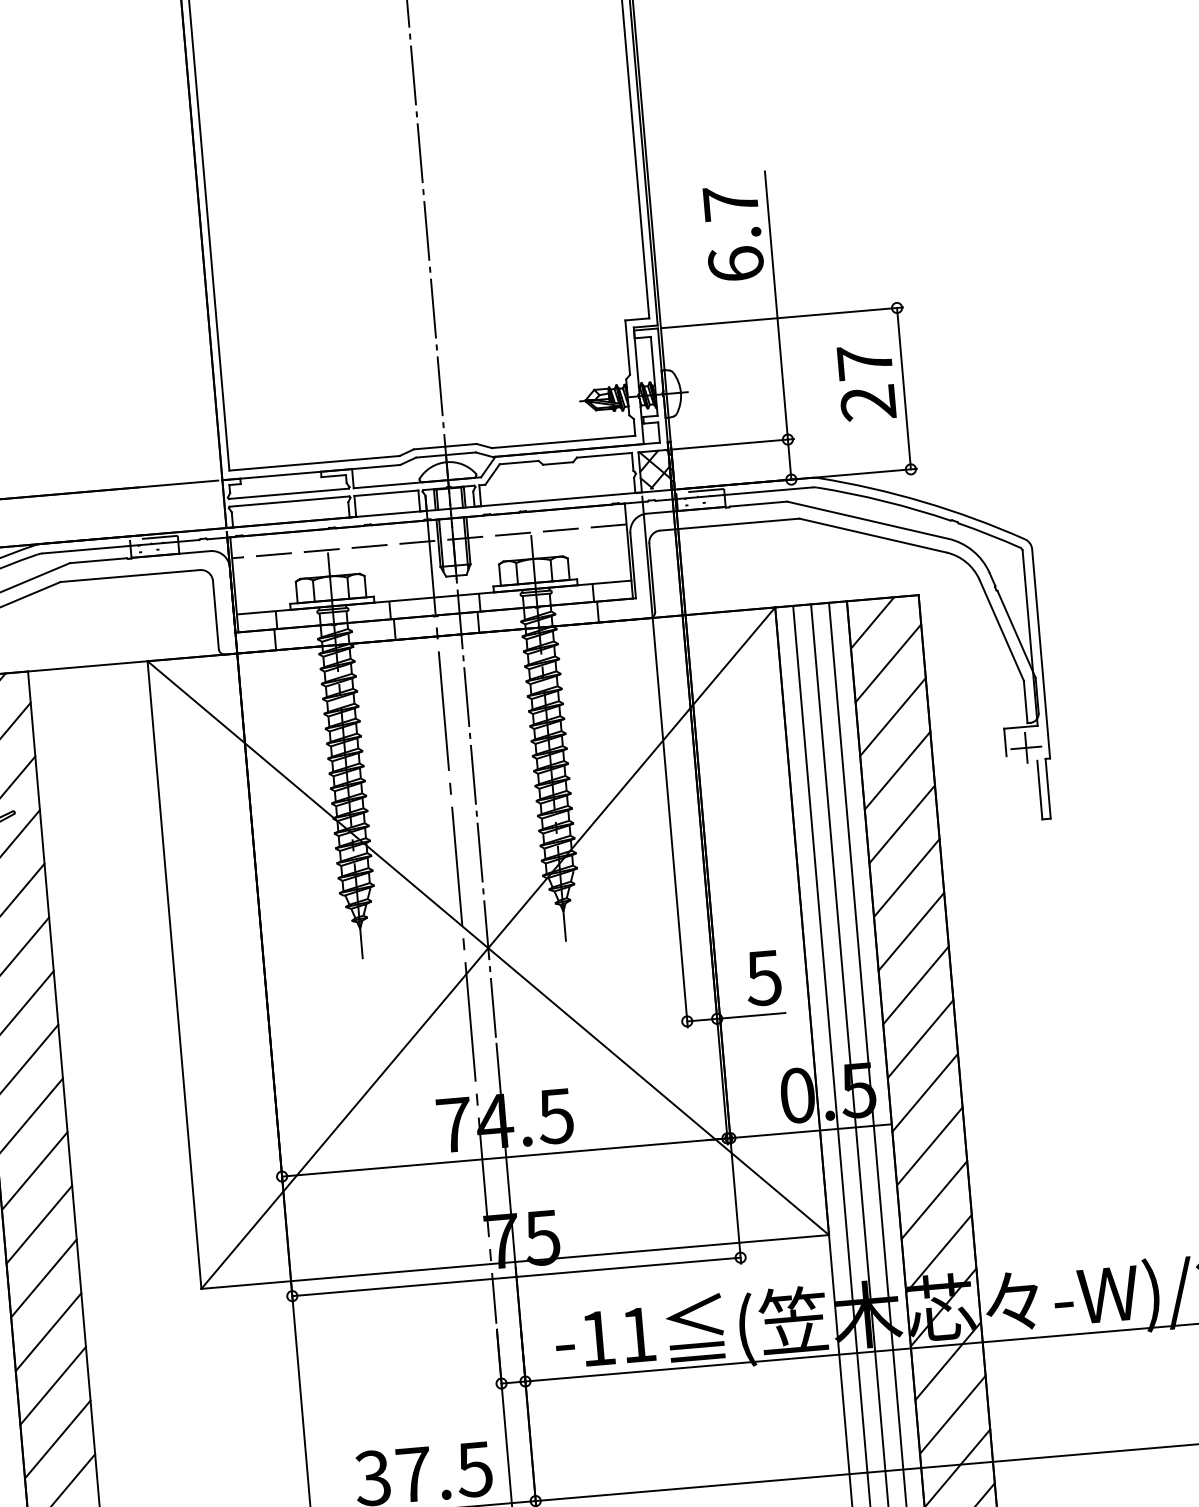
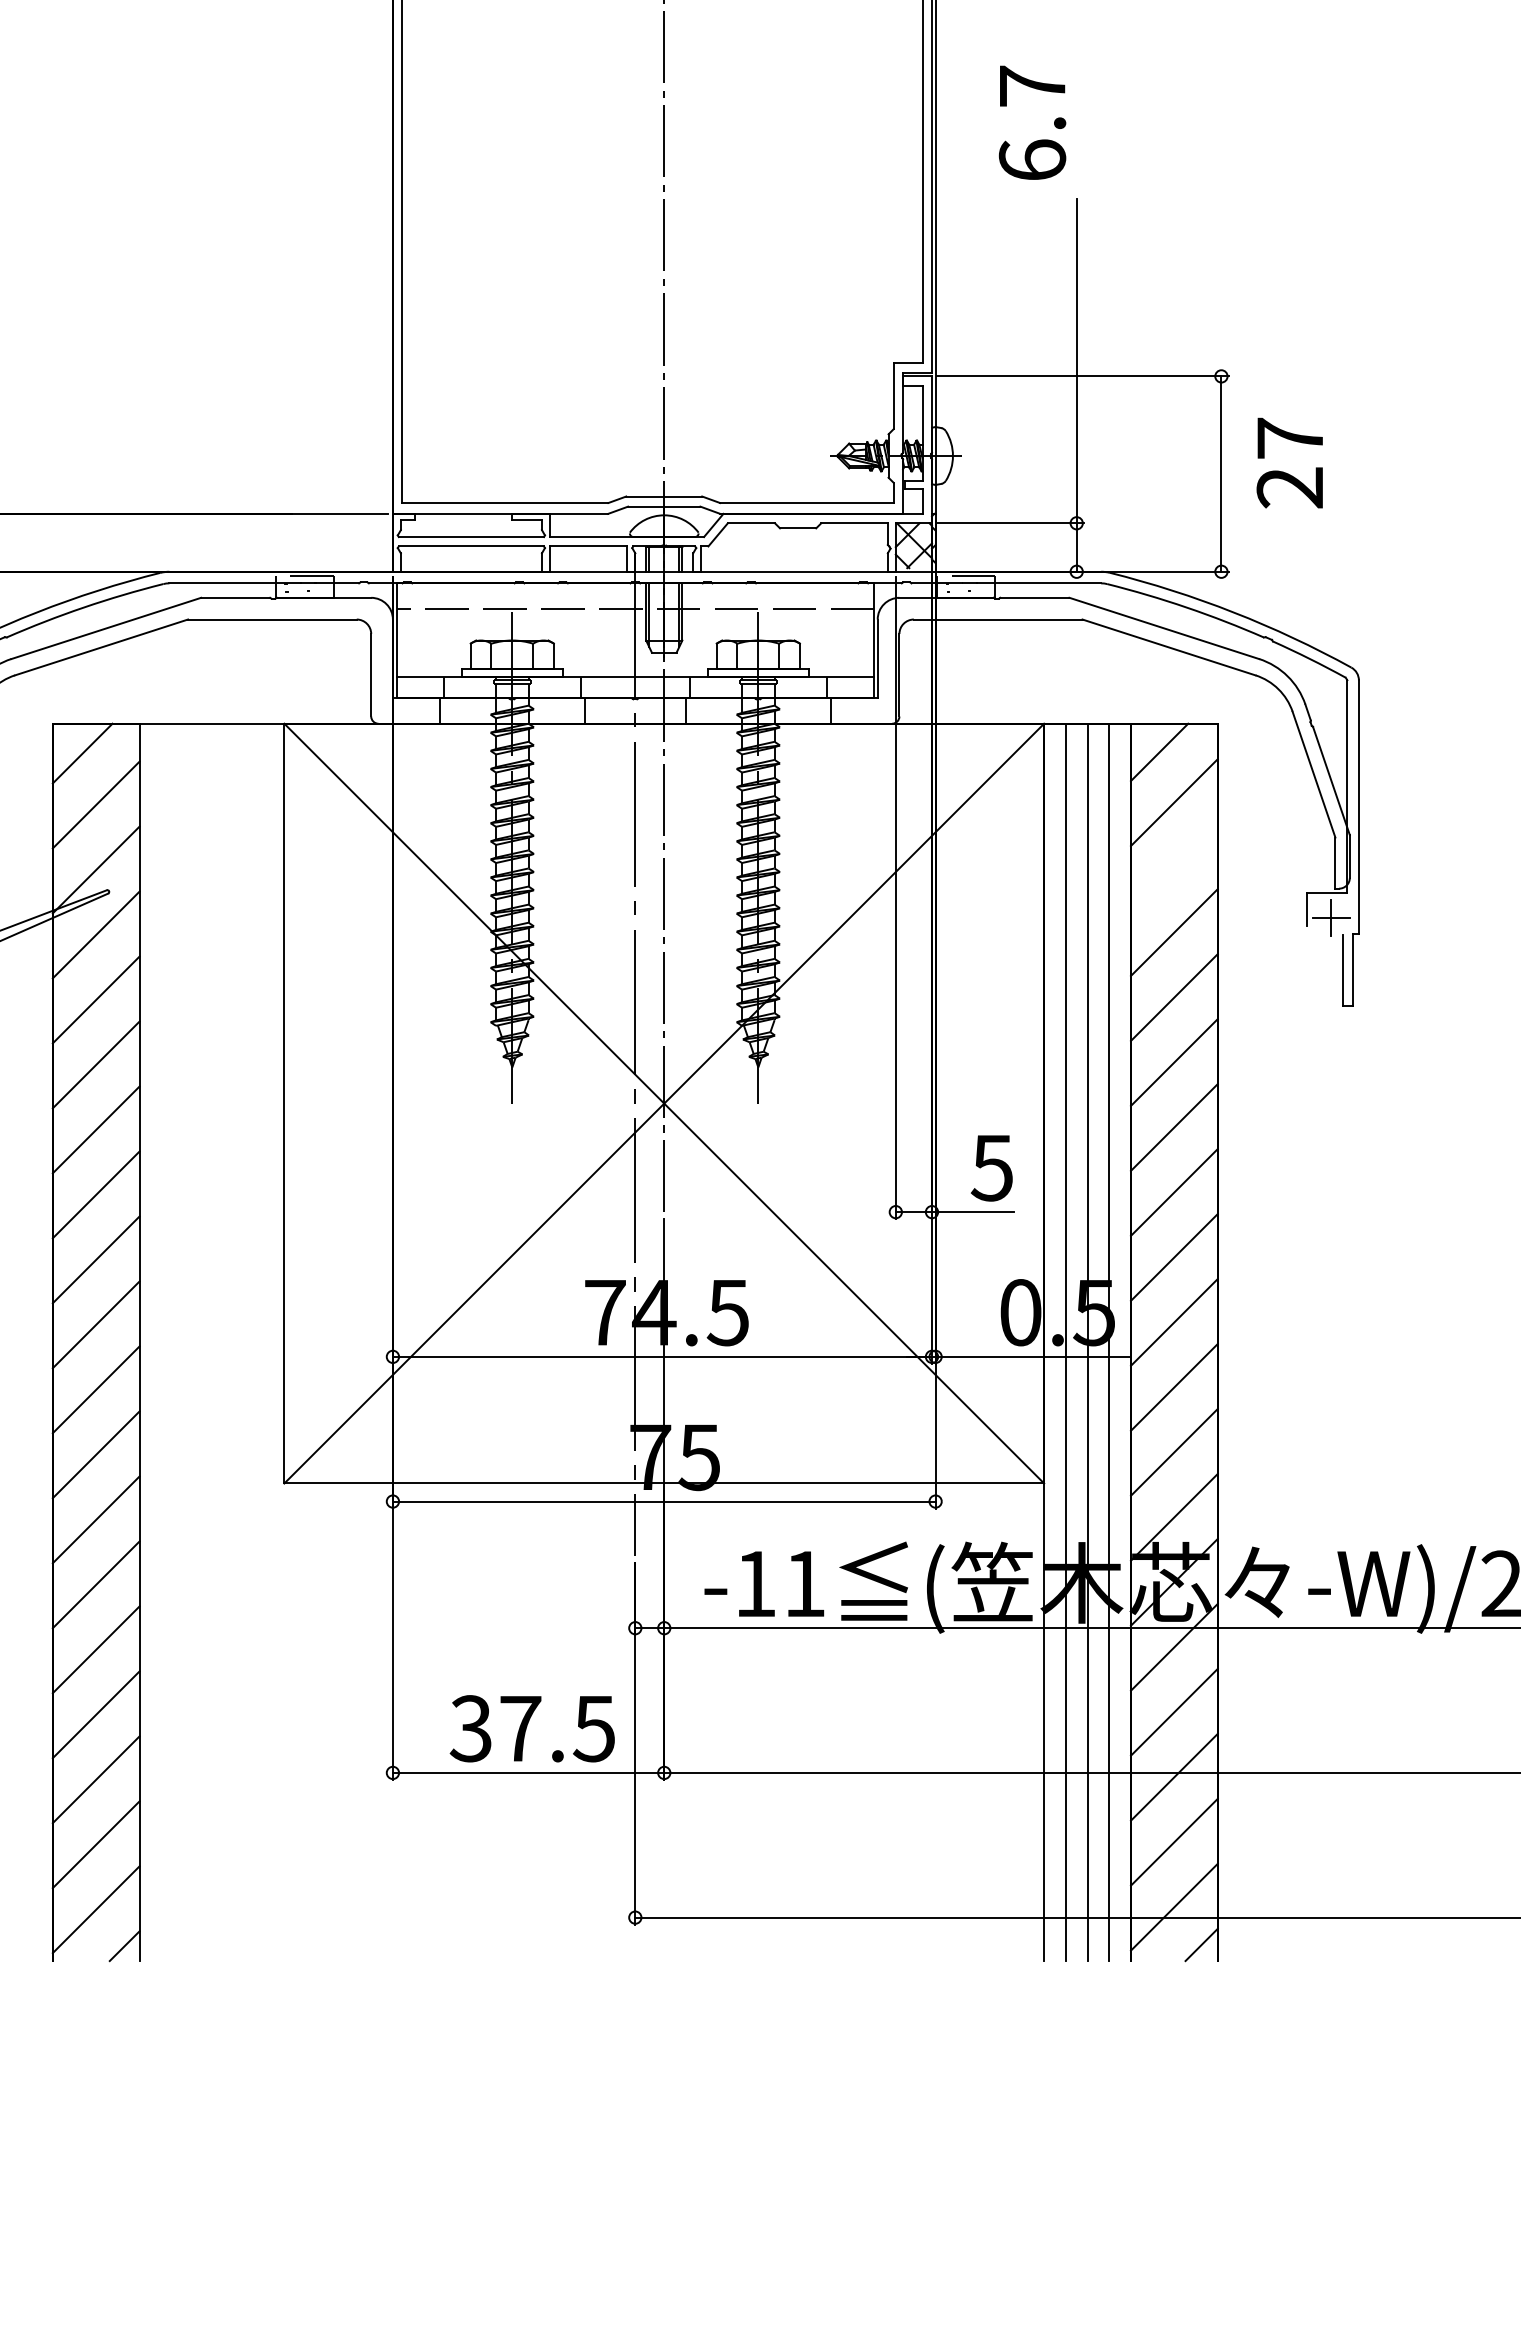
text: (733, 233) -> (1032, 122), moved
text: (866, 382) -> (1289, 462), moved
line: (892, 717) -> (1173, 867), removed

